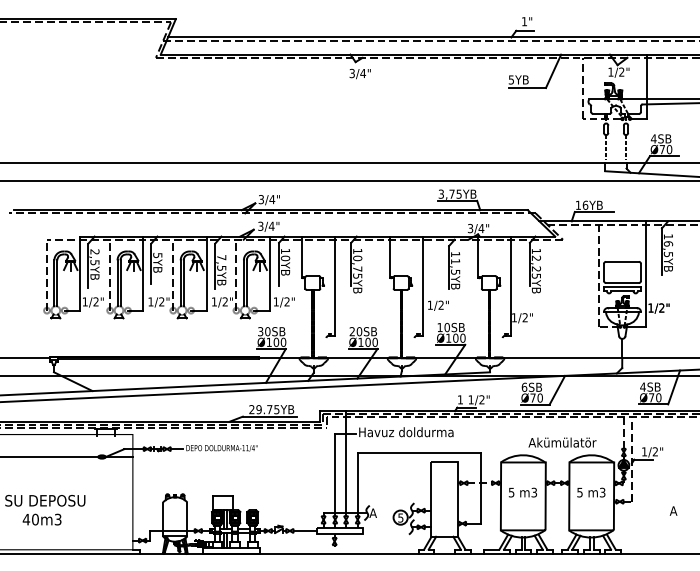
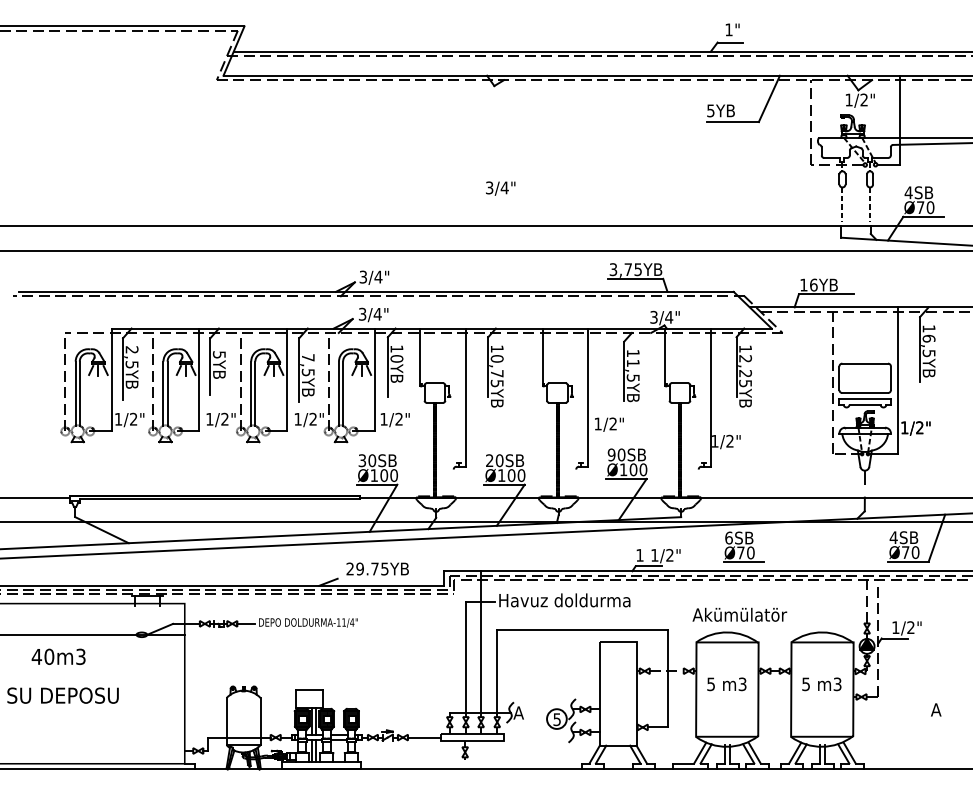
text: (360, 73) -> (500, 188), moved
text: (439, 327) -> (611, 454), 10SB -> 90SB
line: (557, 390) -> (774, 542), removed
line: (270, 416) -> (375, 578), removed
text: (562, 442) -> (739, 614), moved
text: (42, 519) -> (58, 656), moved

